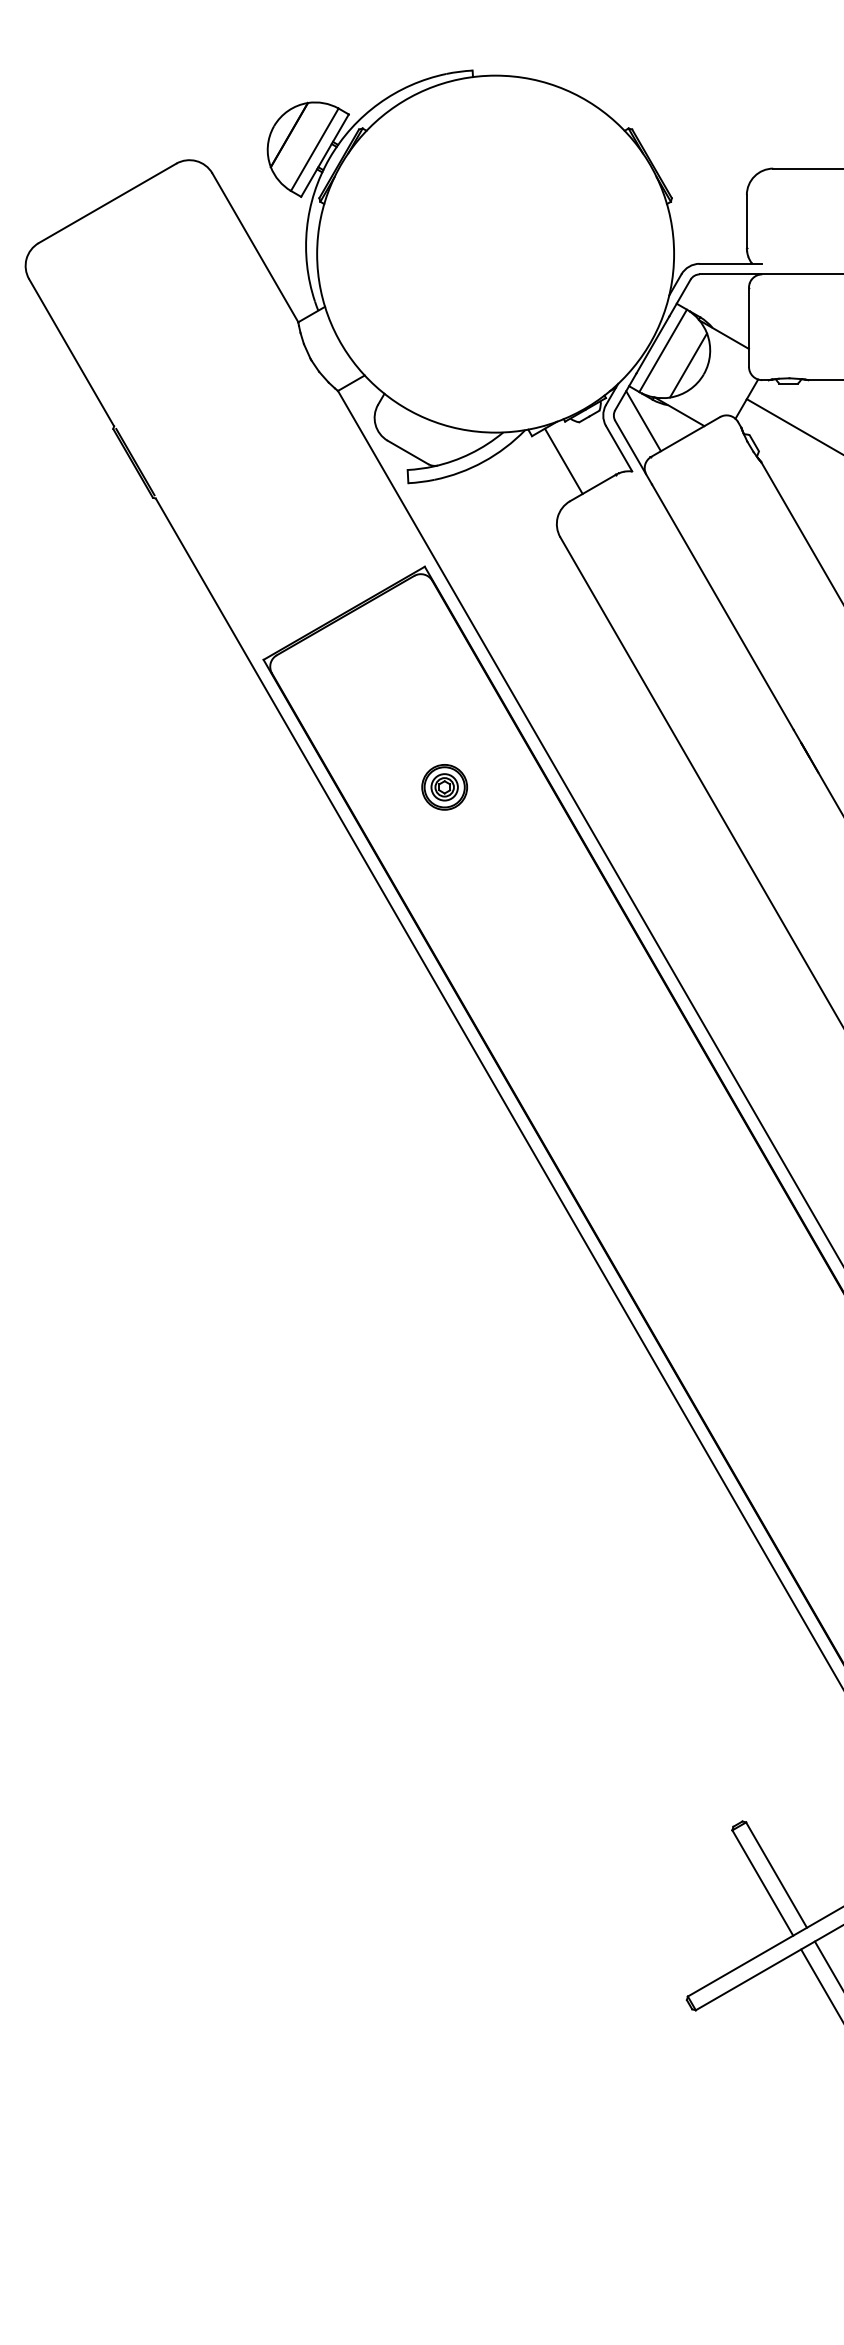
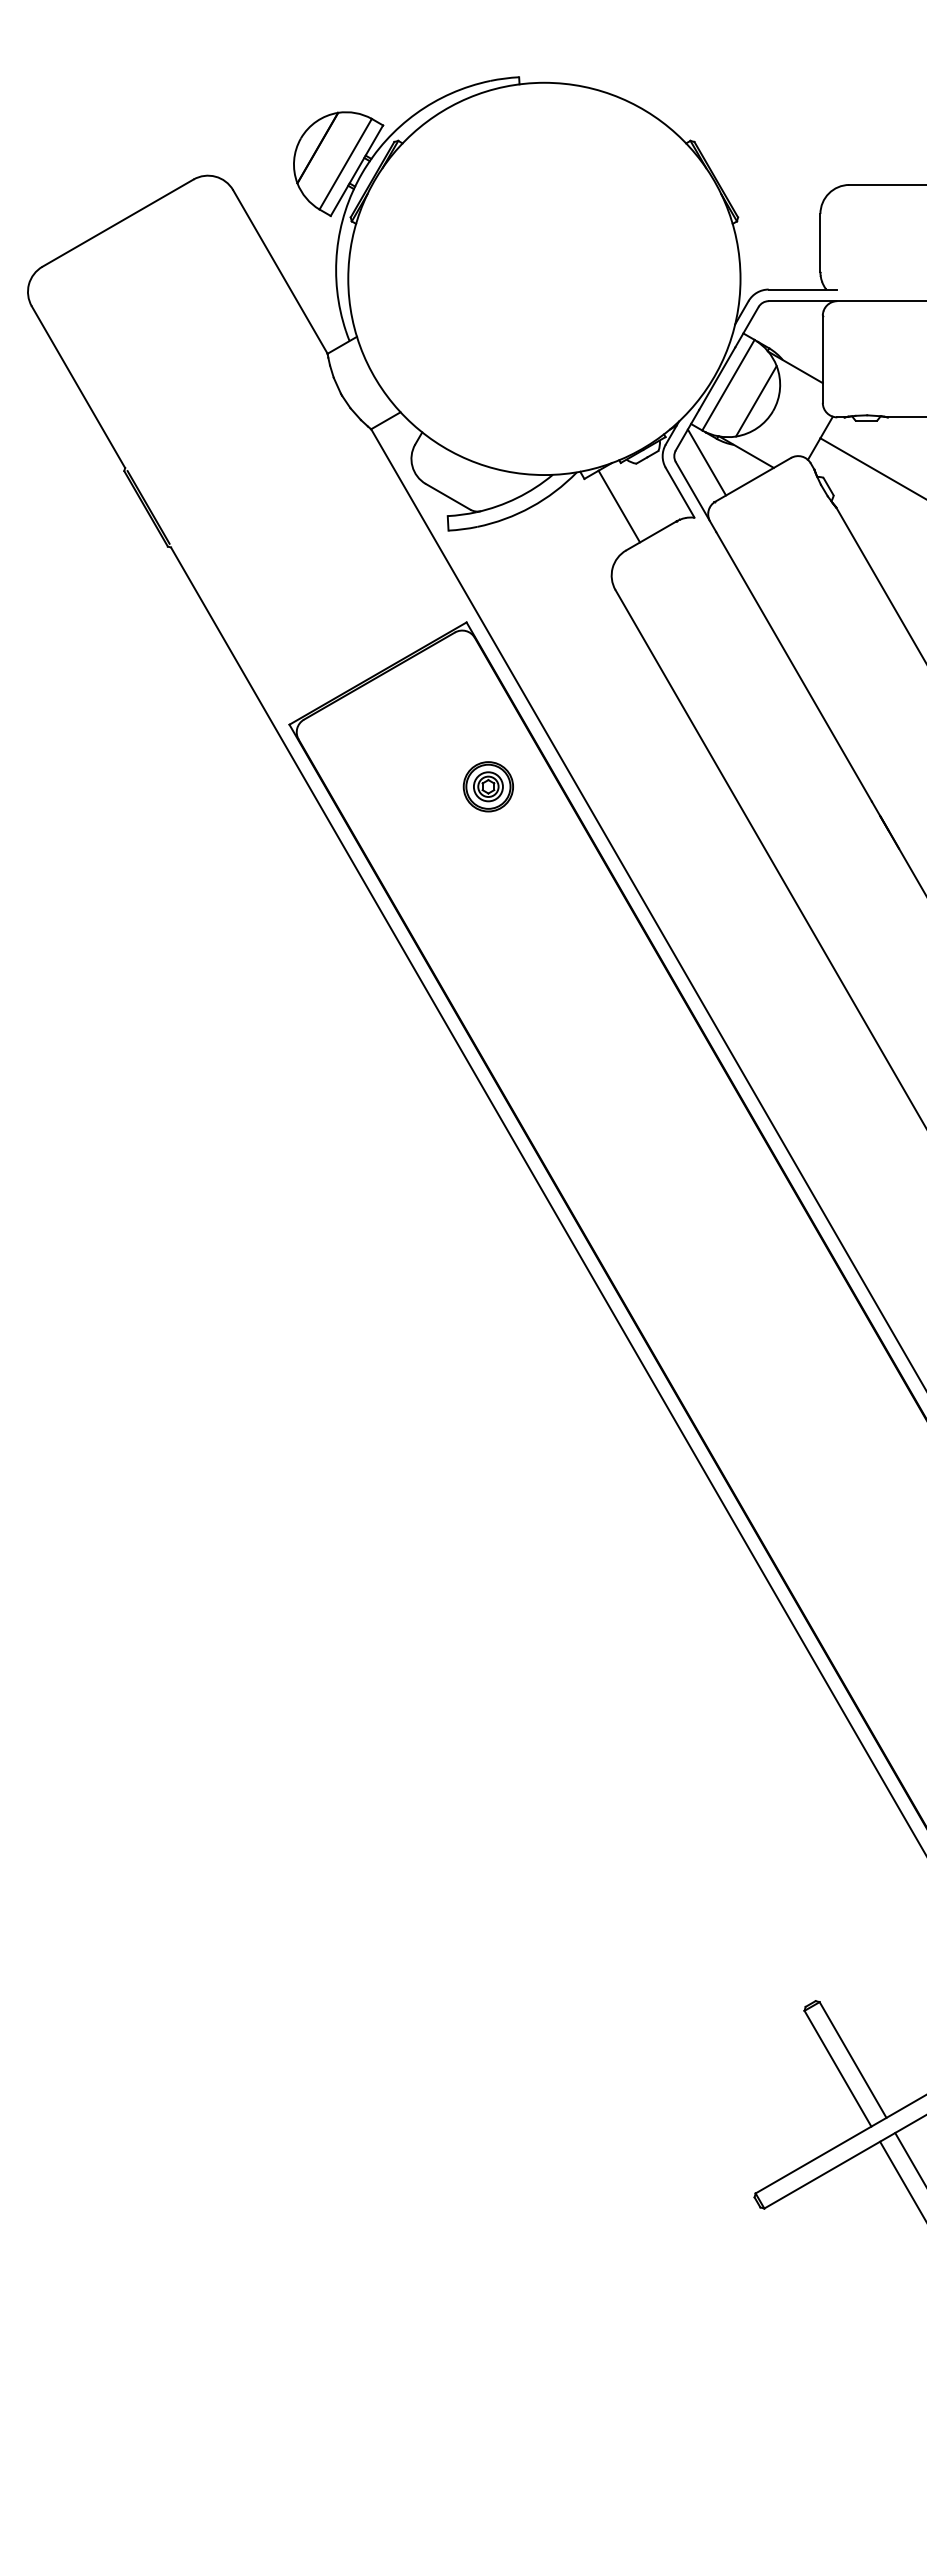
part: (443, 787) -> (487, 786), moved

